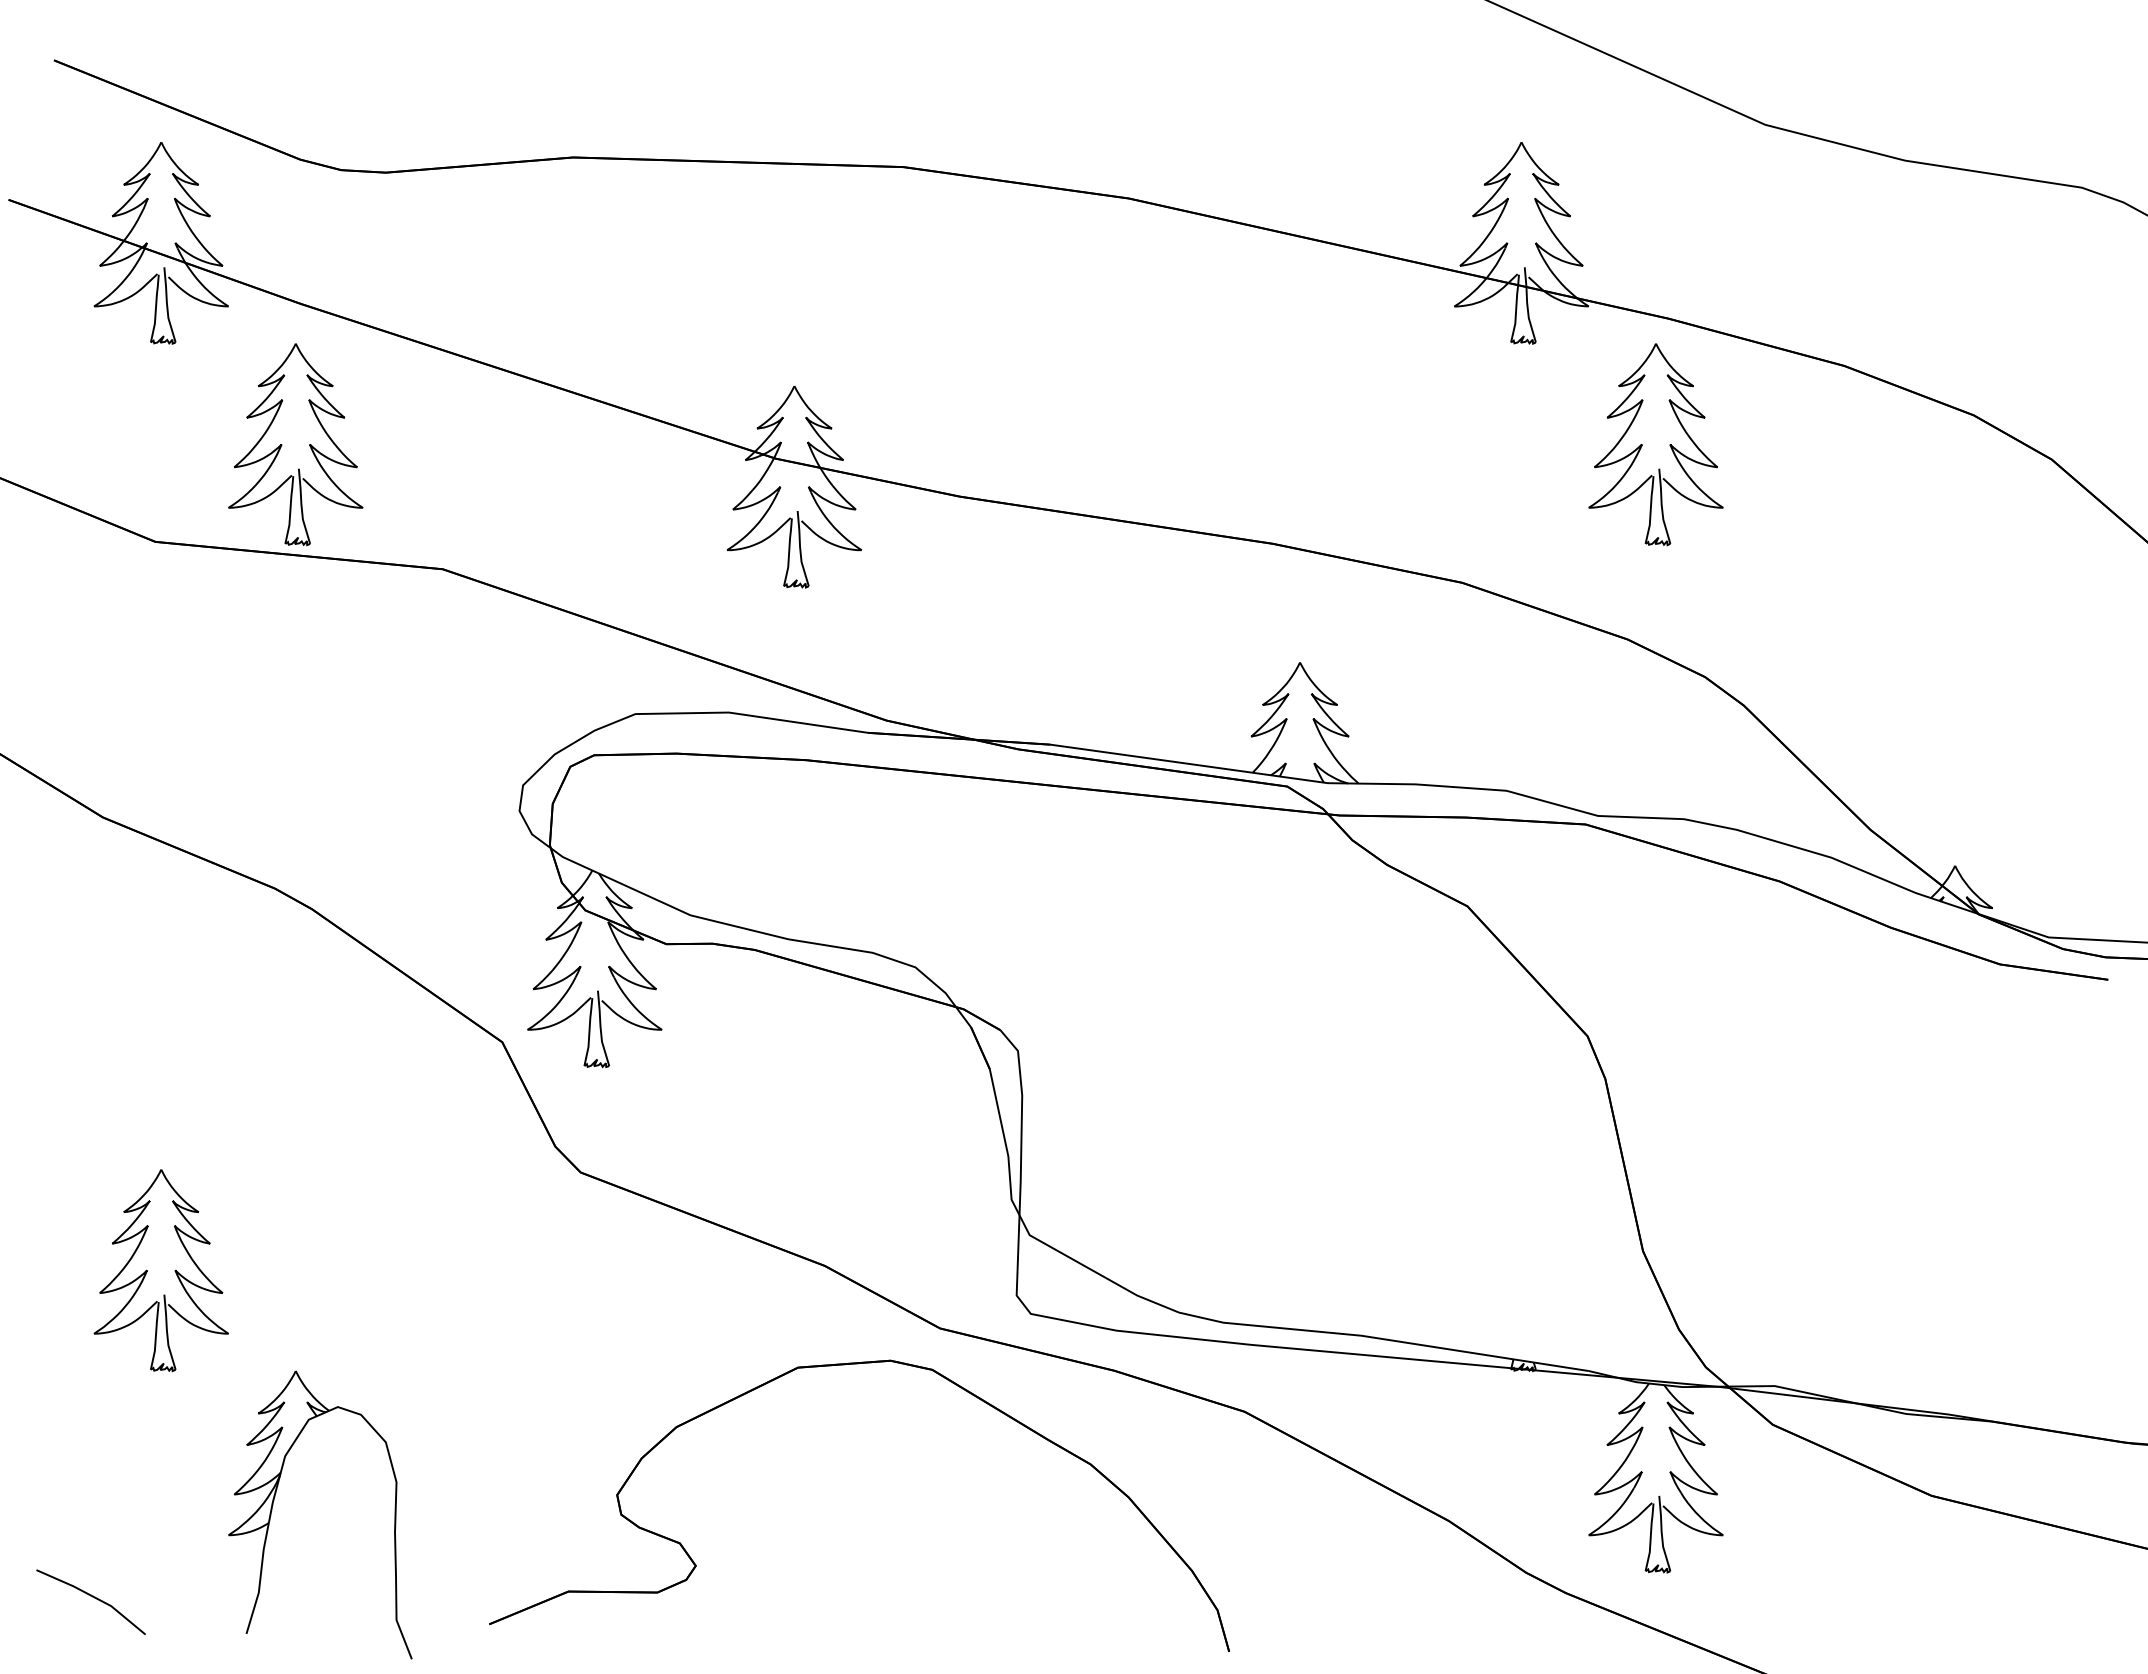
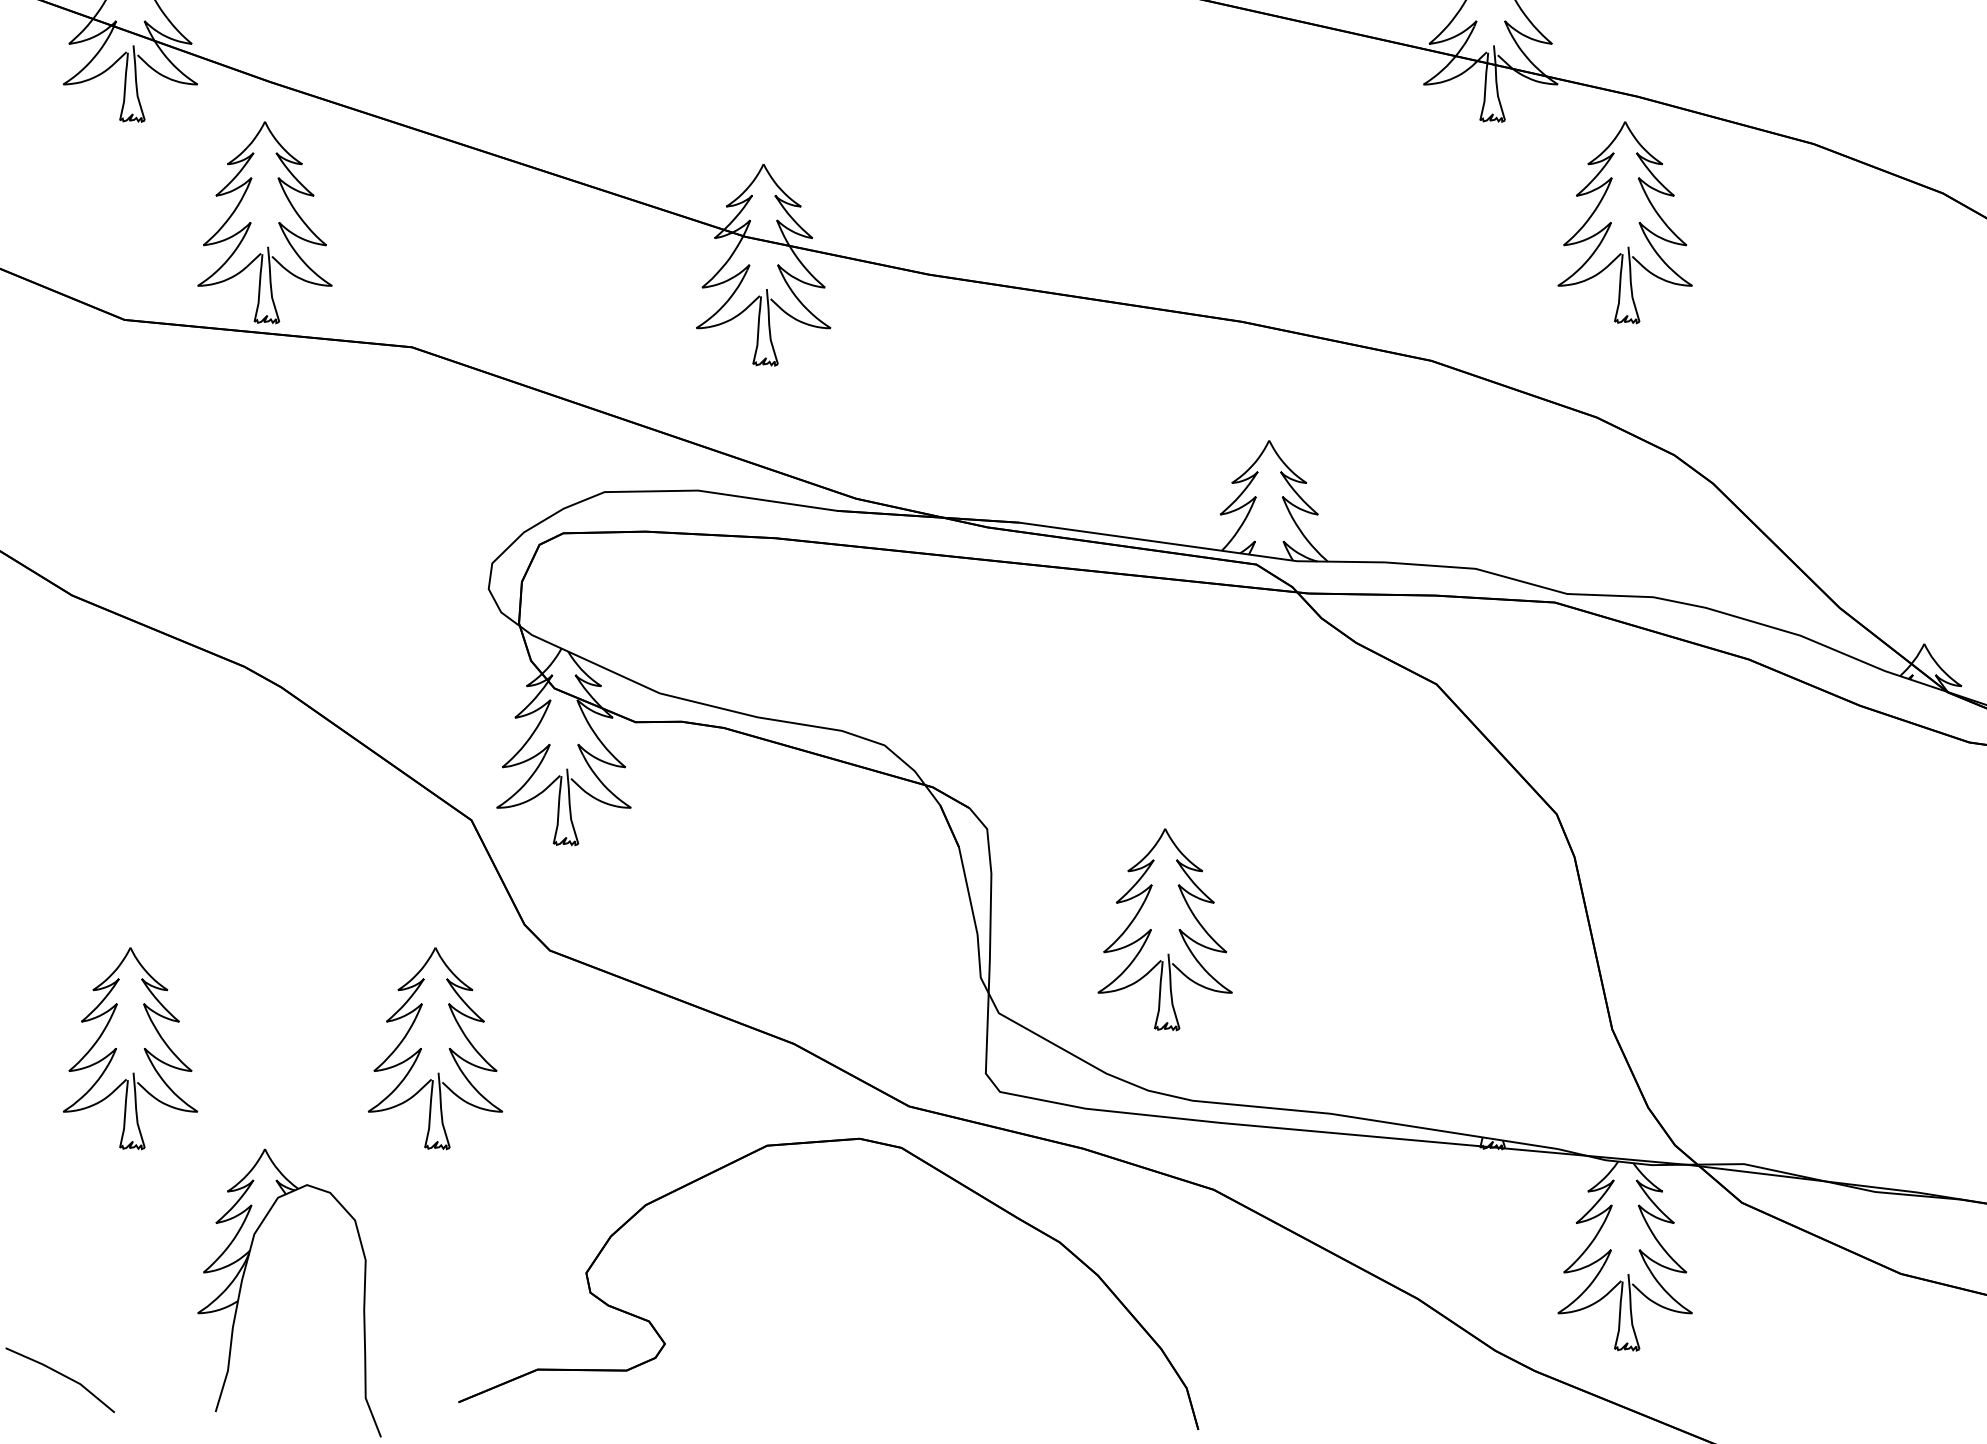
part: (1195, 1151) -> (1164, 929), added
part: (452, 1270) -> (421, 1048), added

